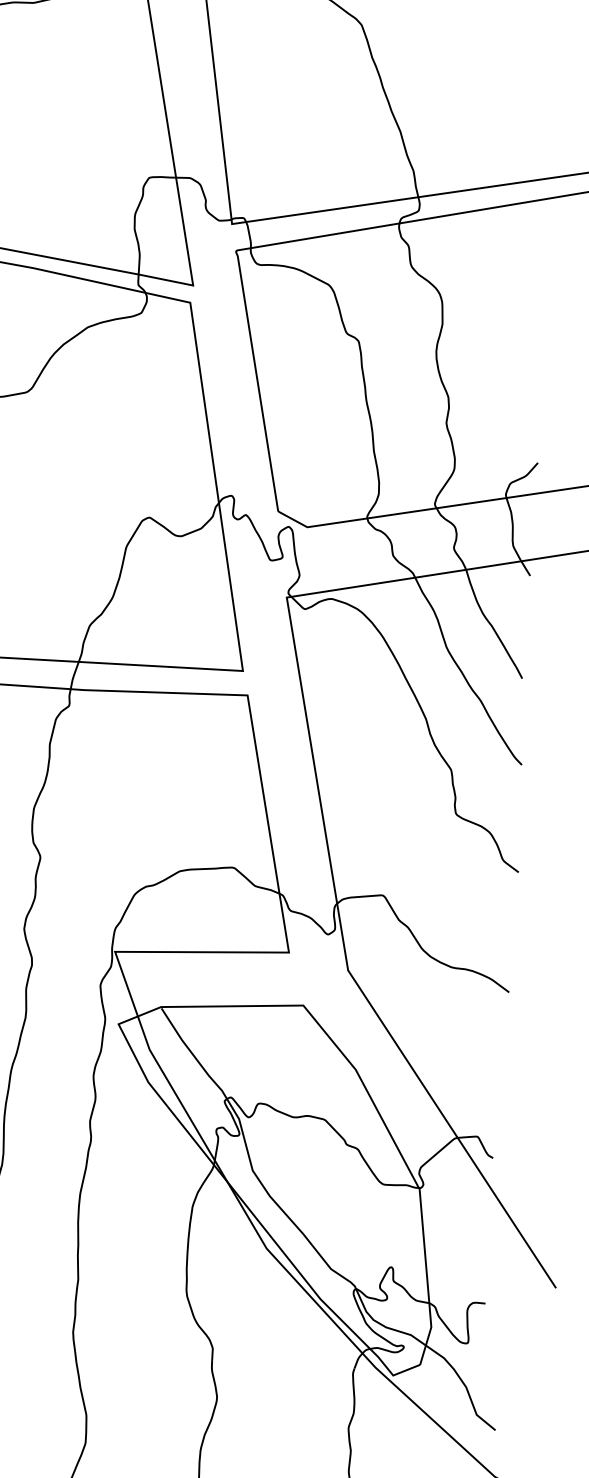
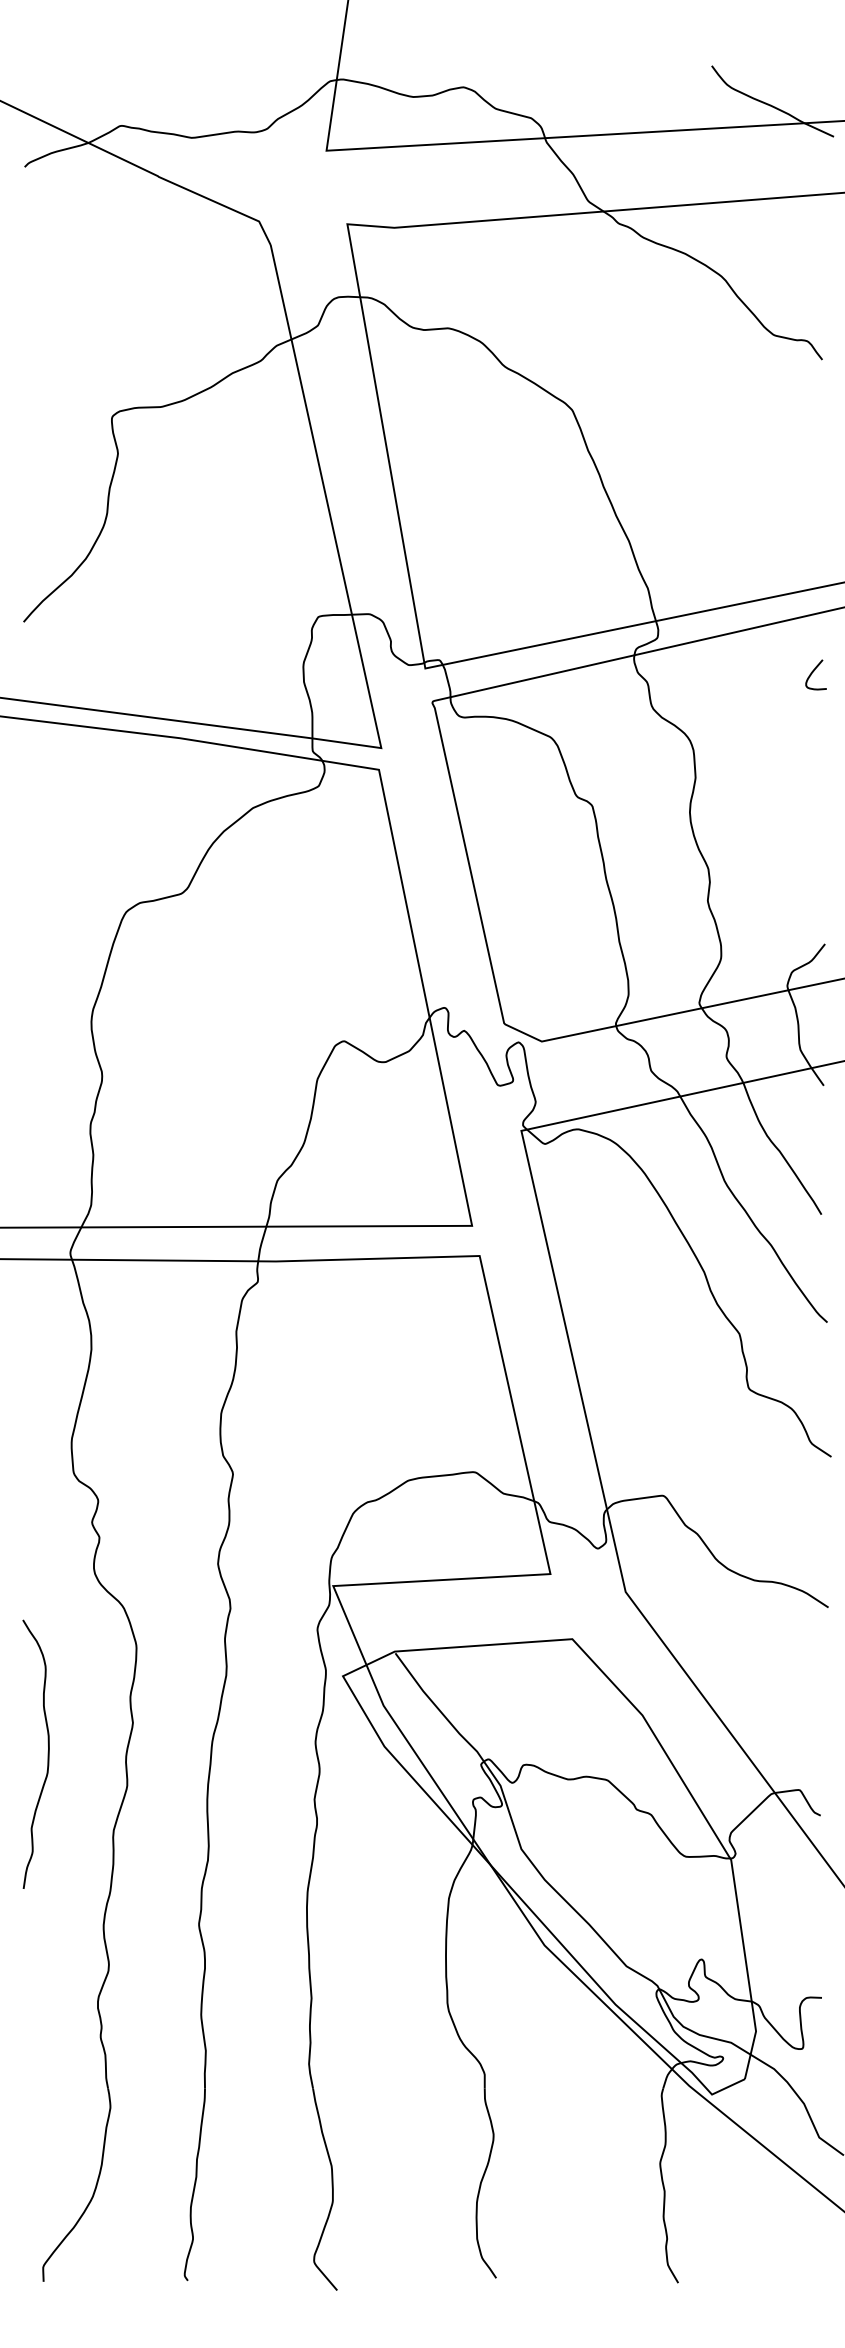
curve: (541, 245) -> (813, 672), added

